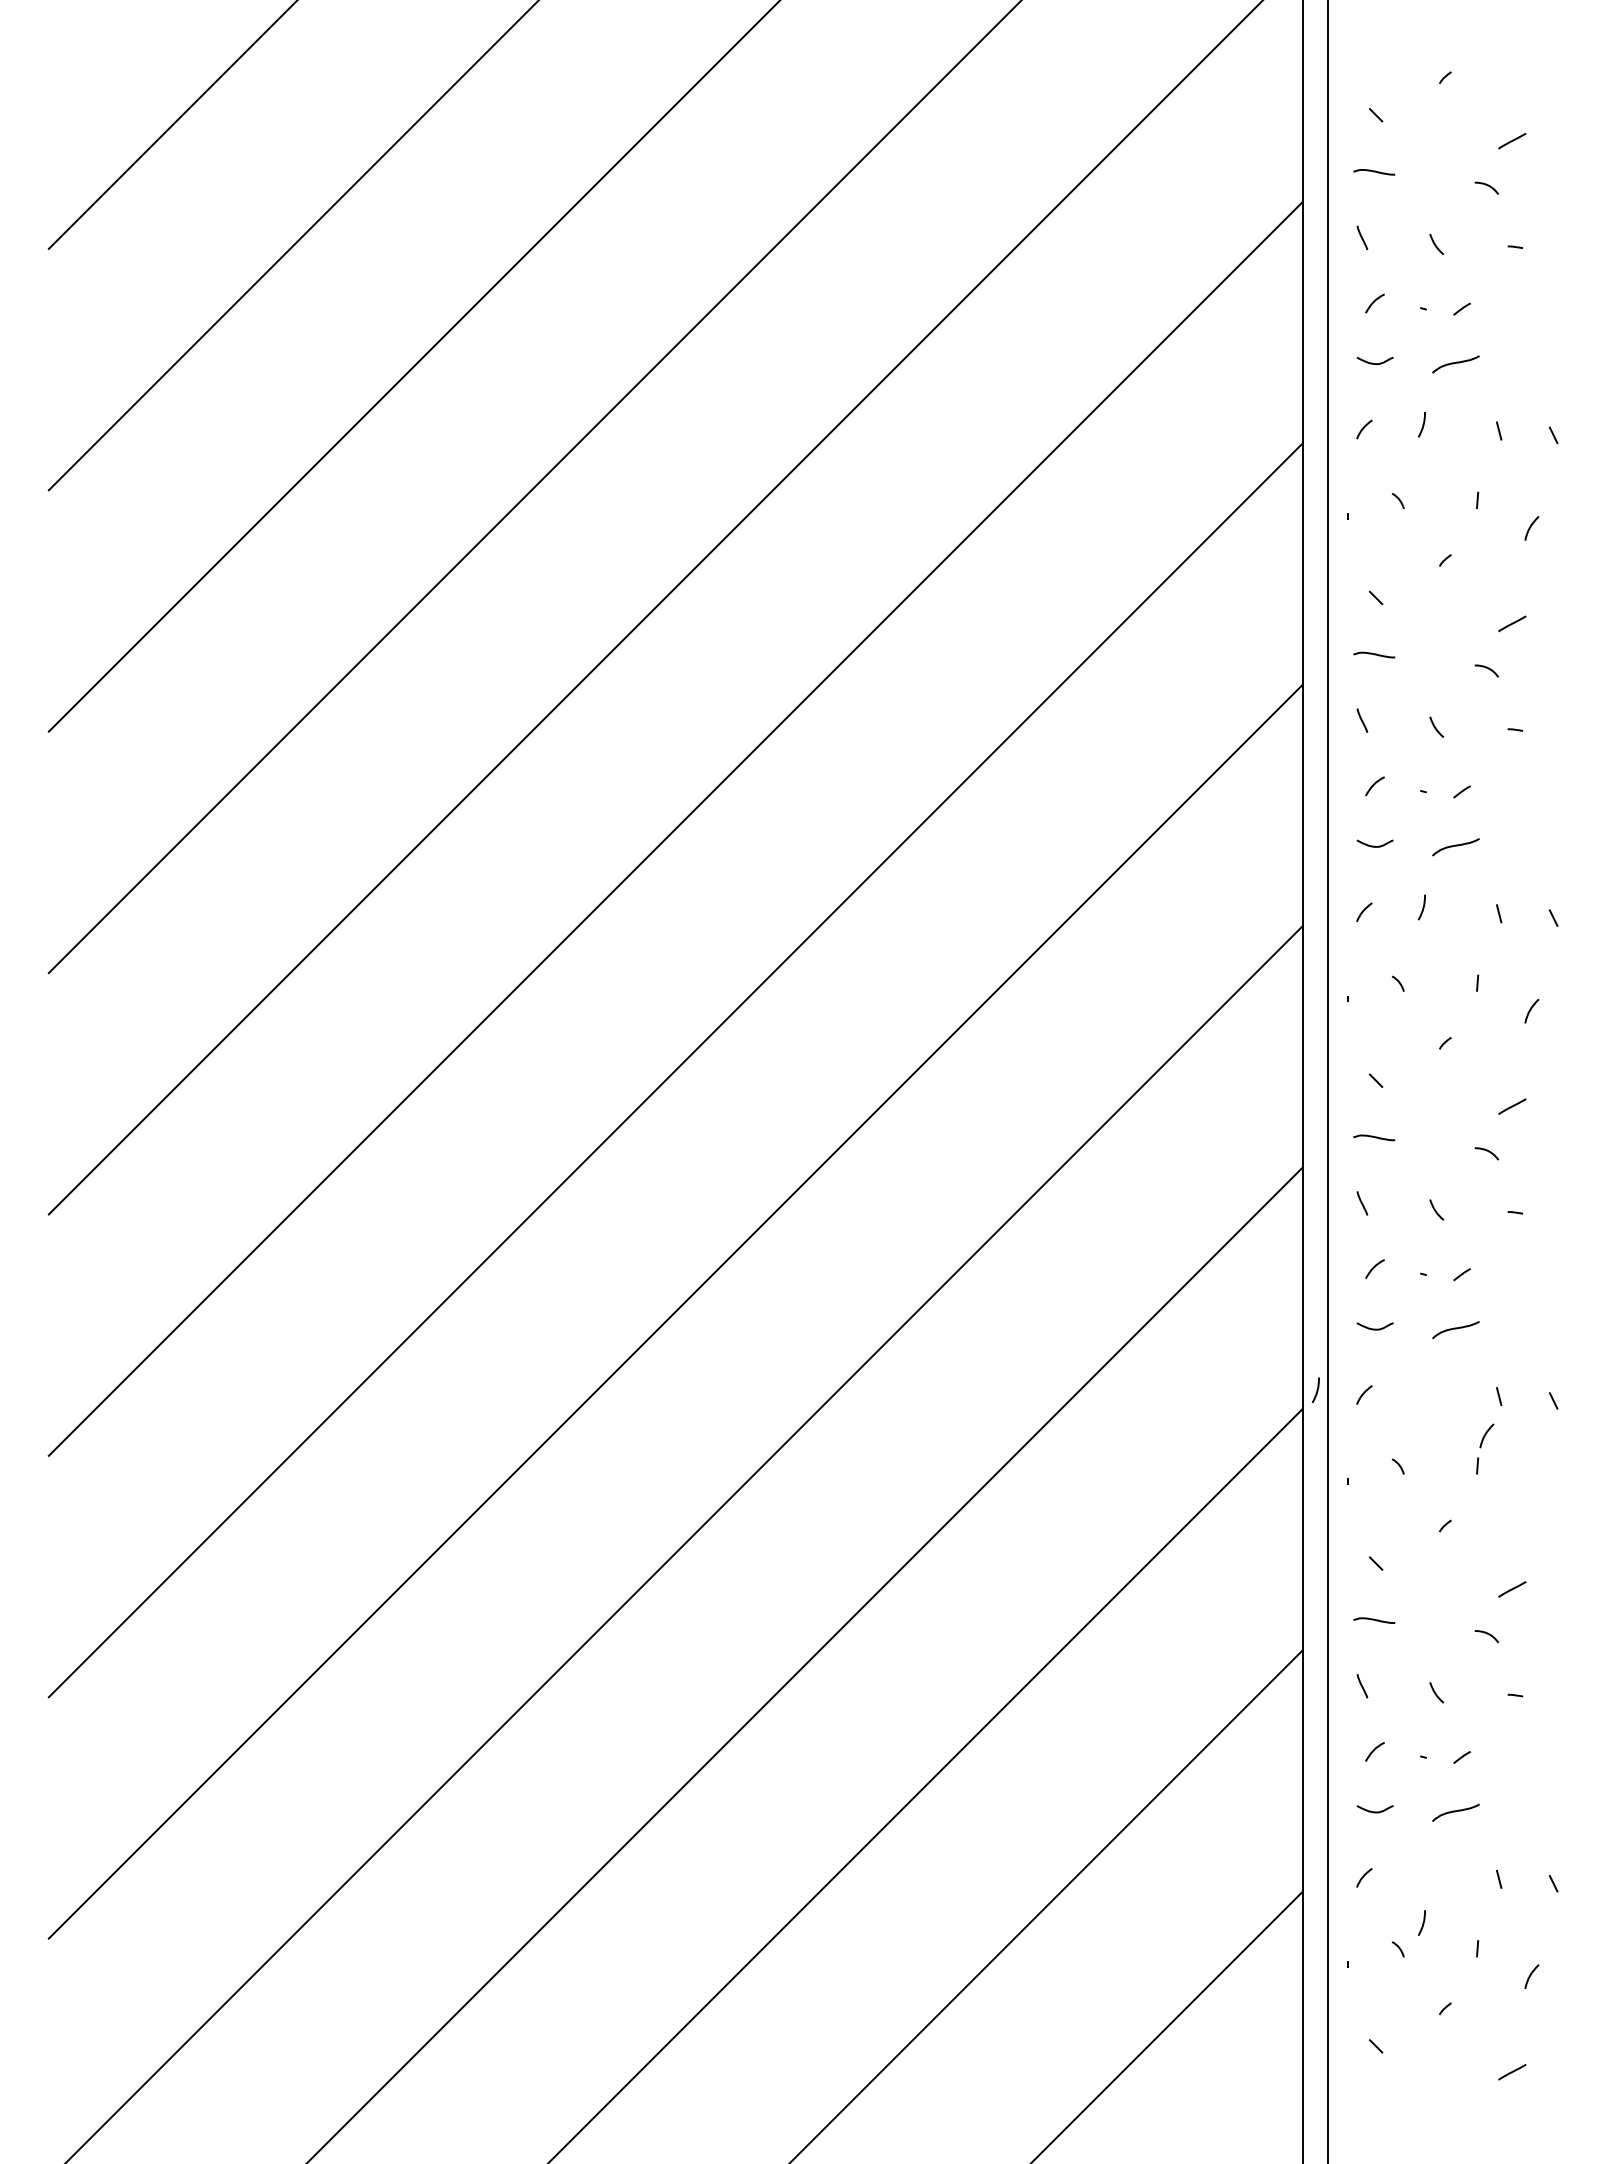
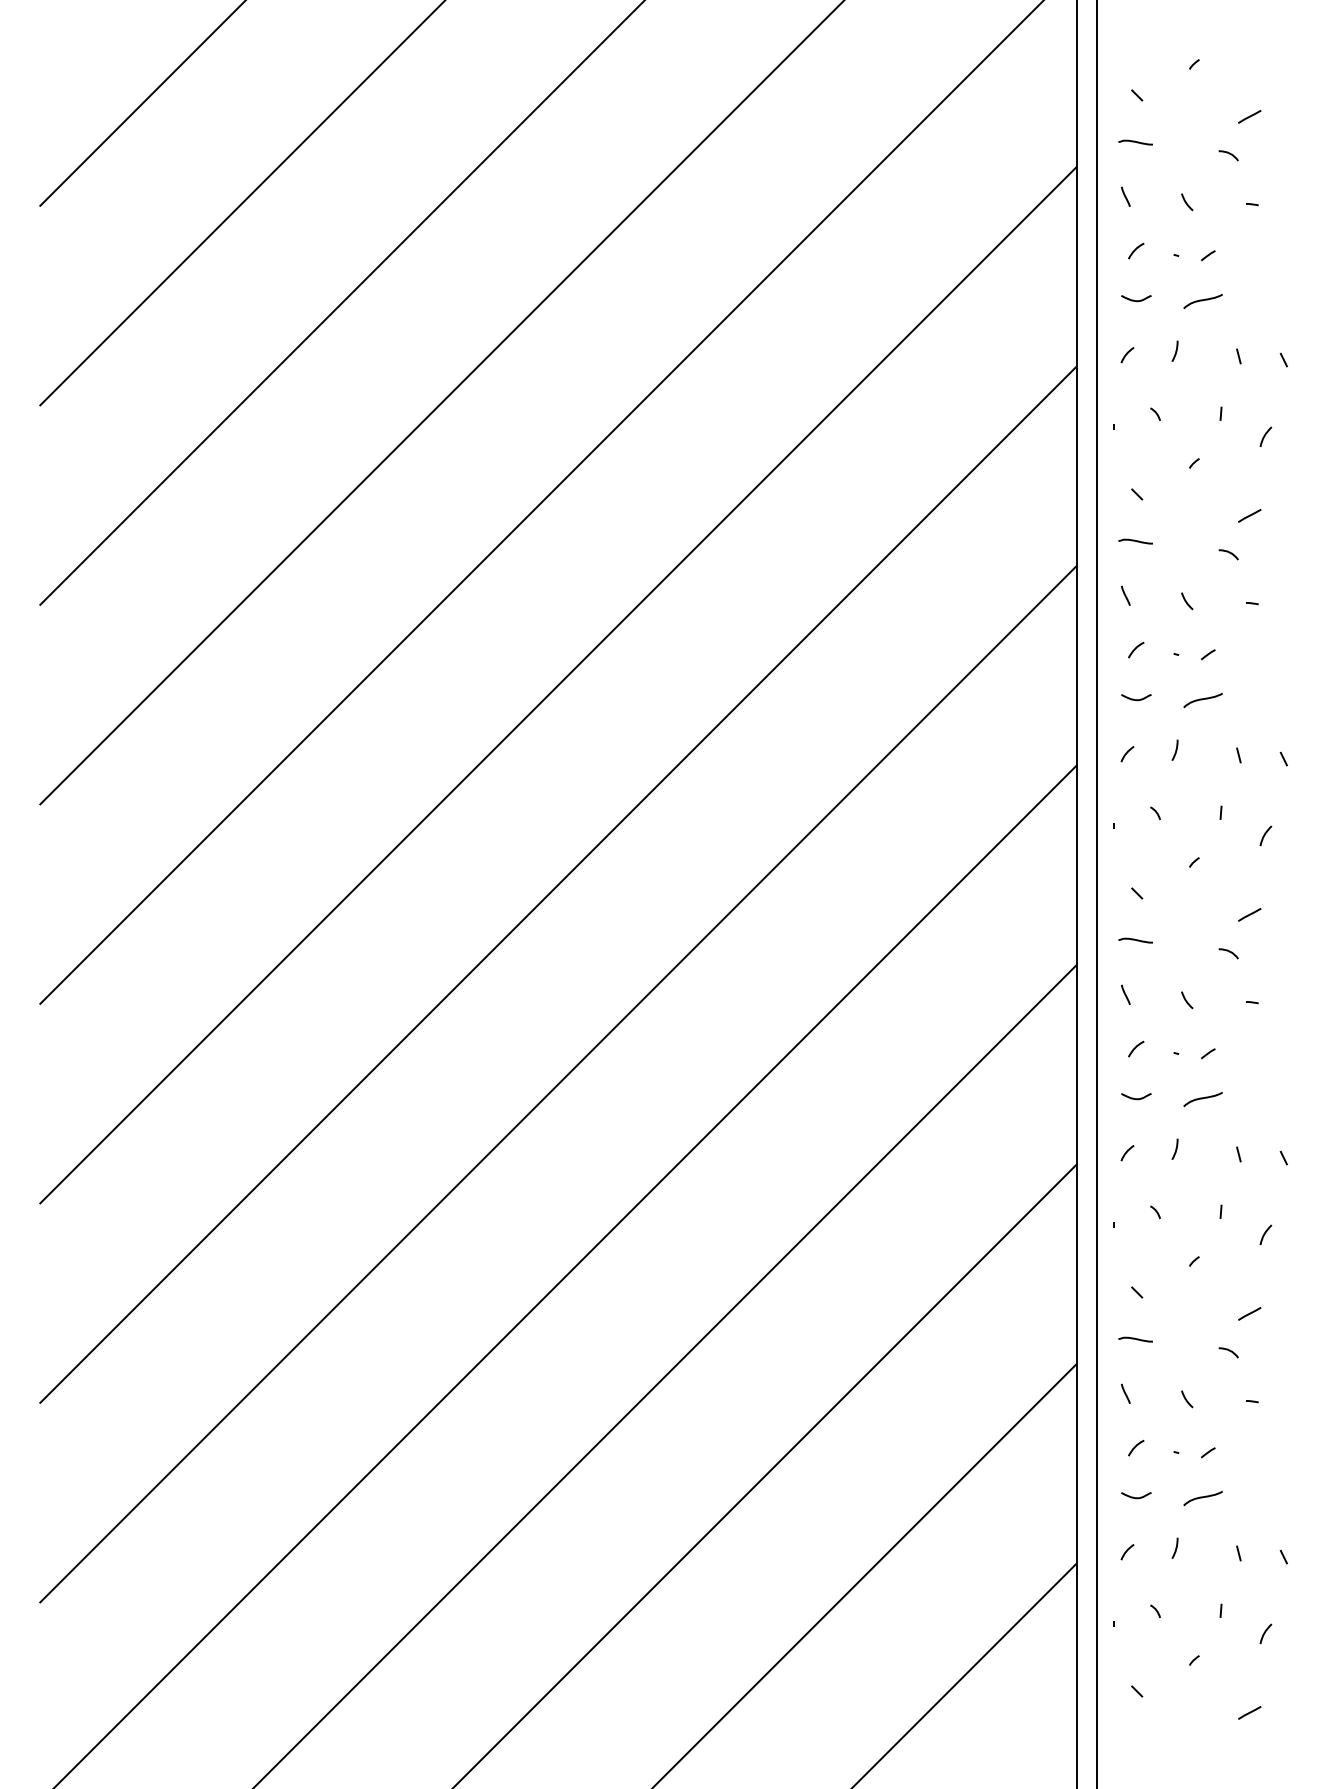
curve: (1316, 1390) -> (1175, 1149), moved
curve: (1486, 1434) -> (1265, 1233), moved
curve: (1422, 1922) -> (1175, 1547), moved

